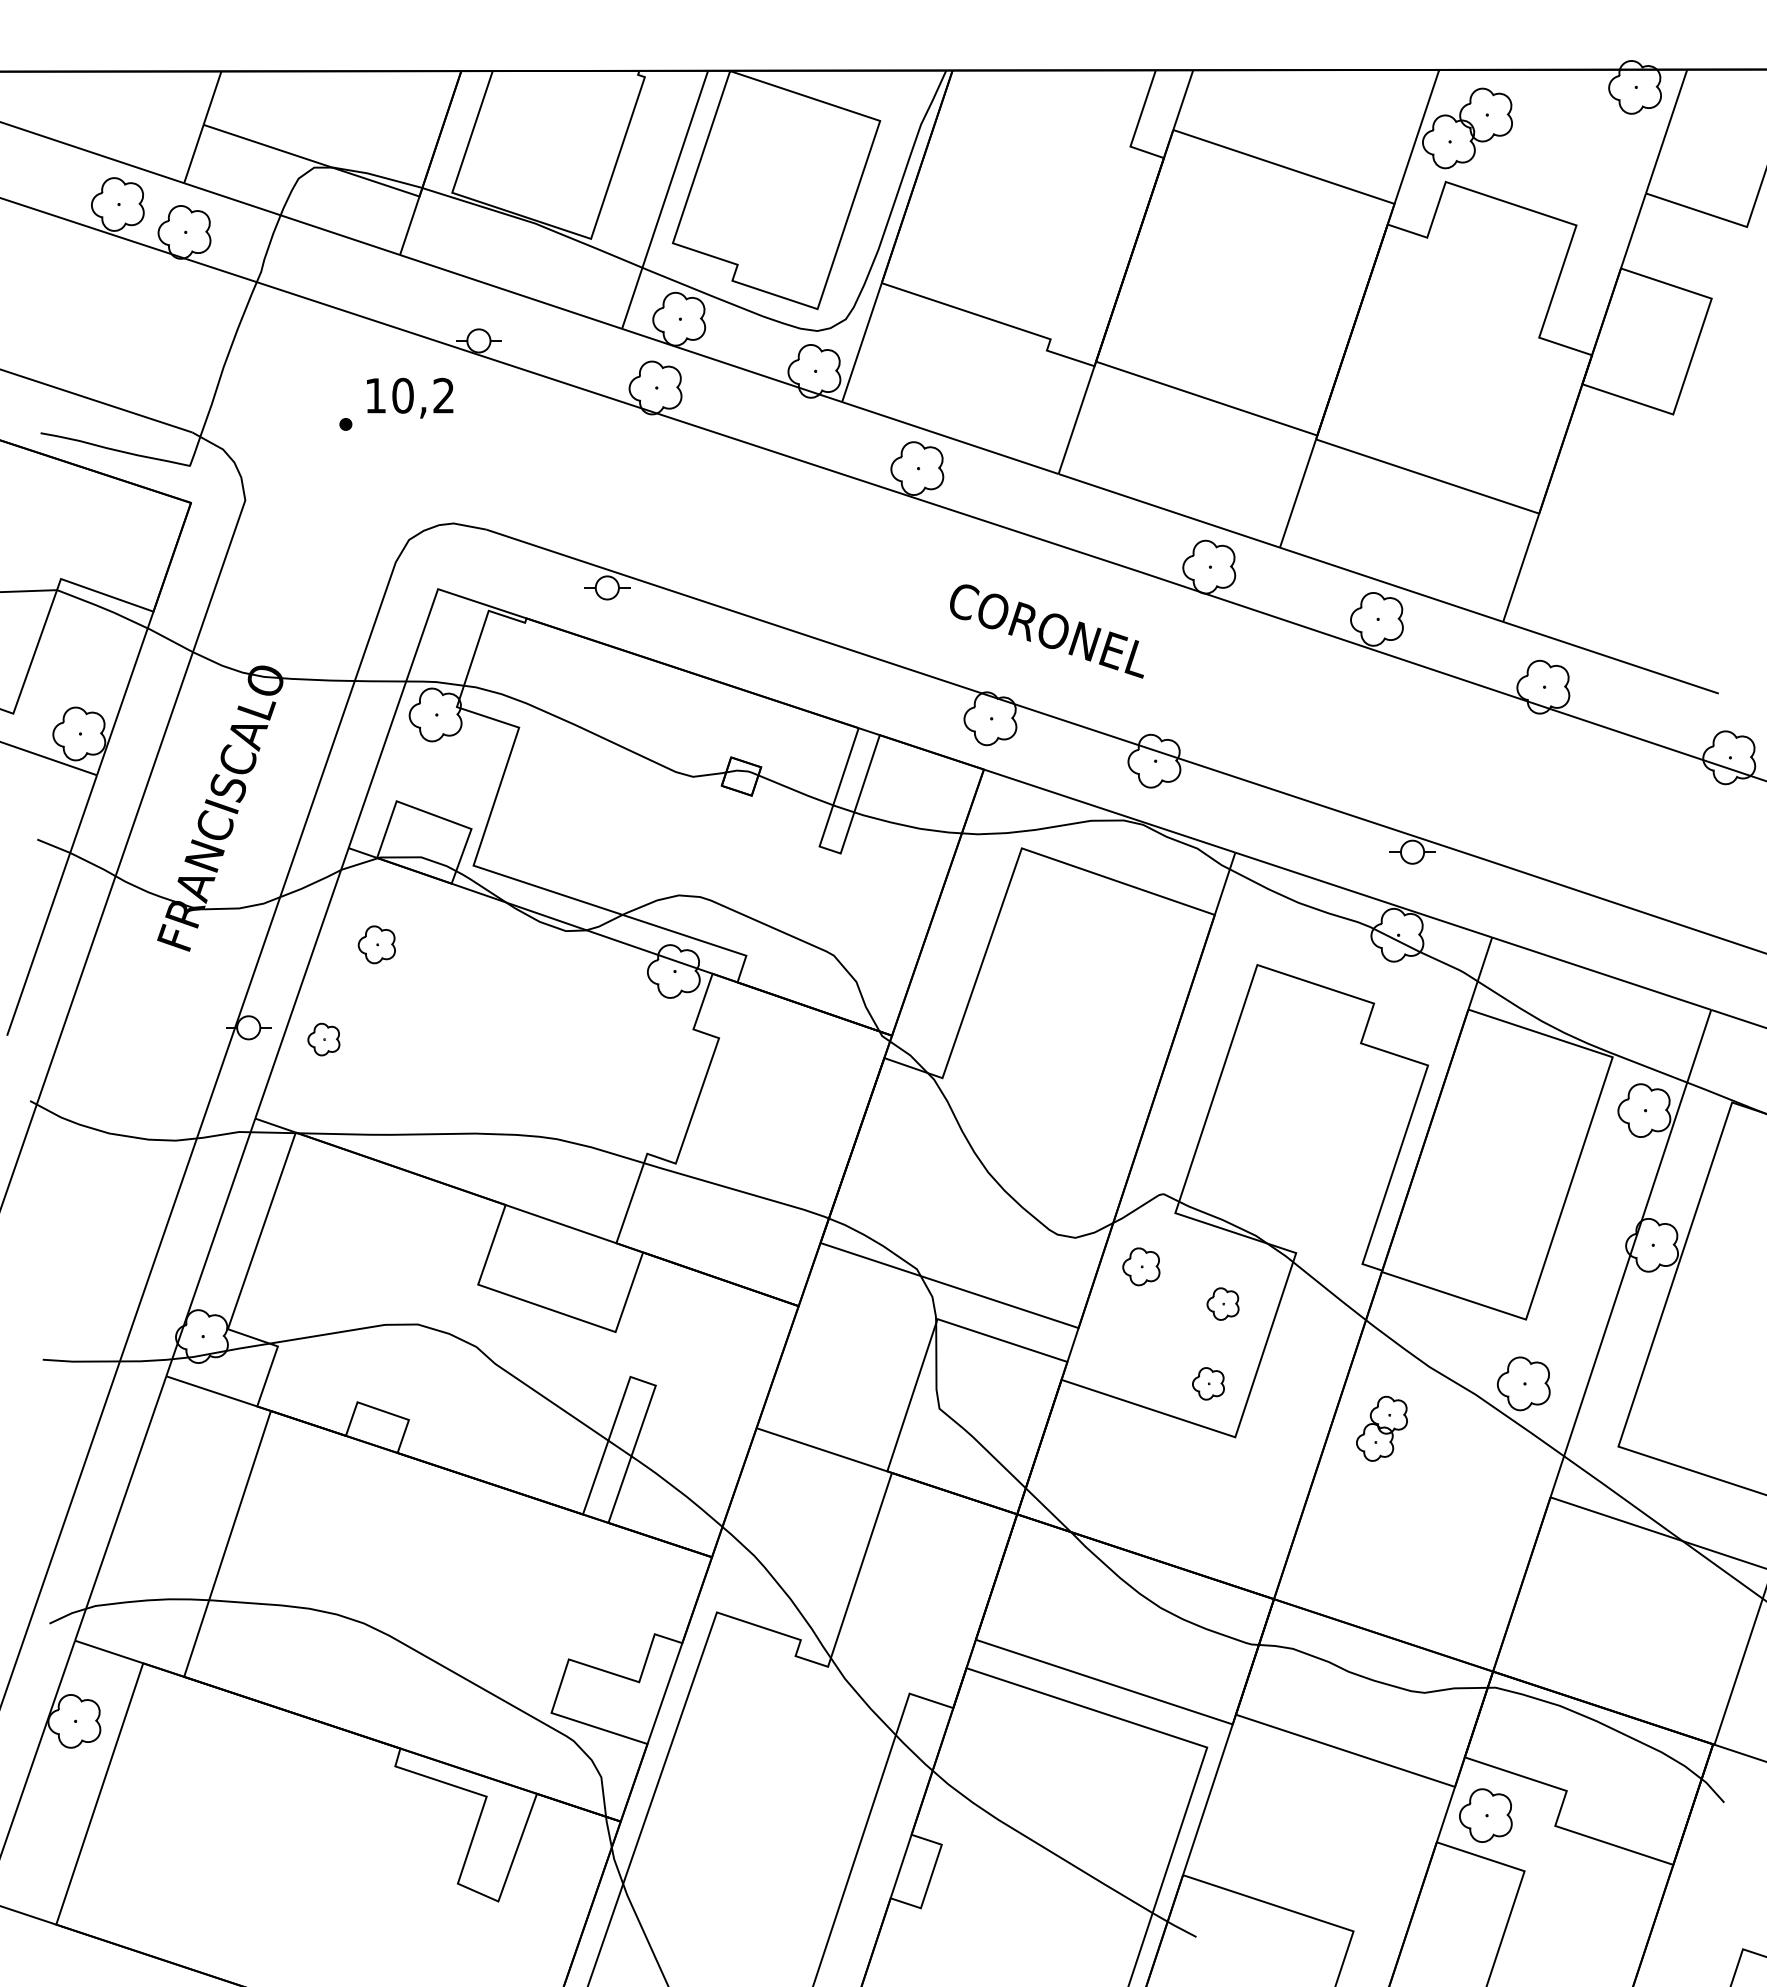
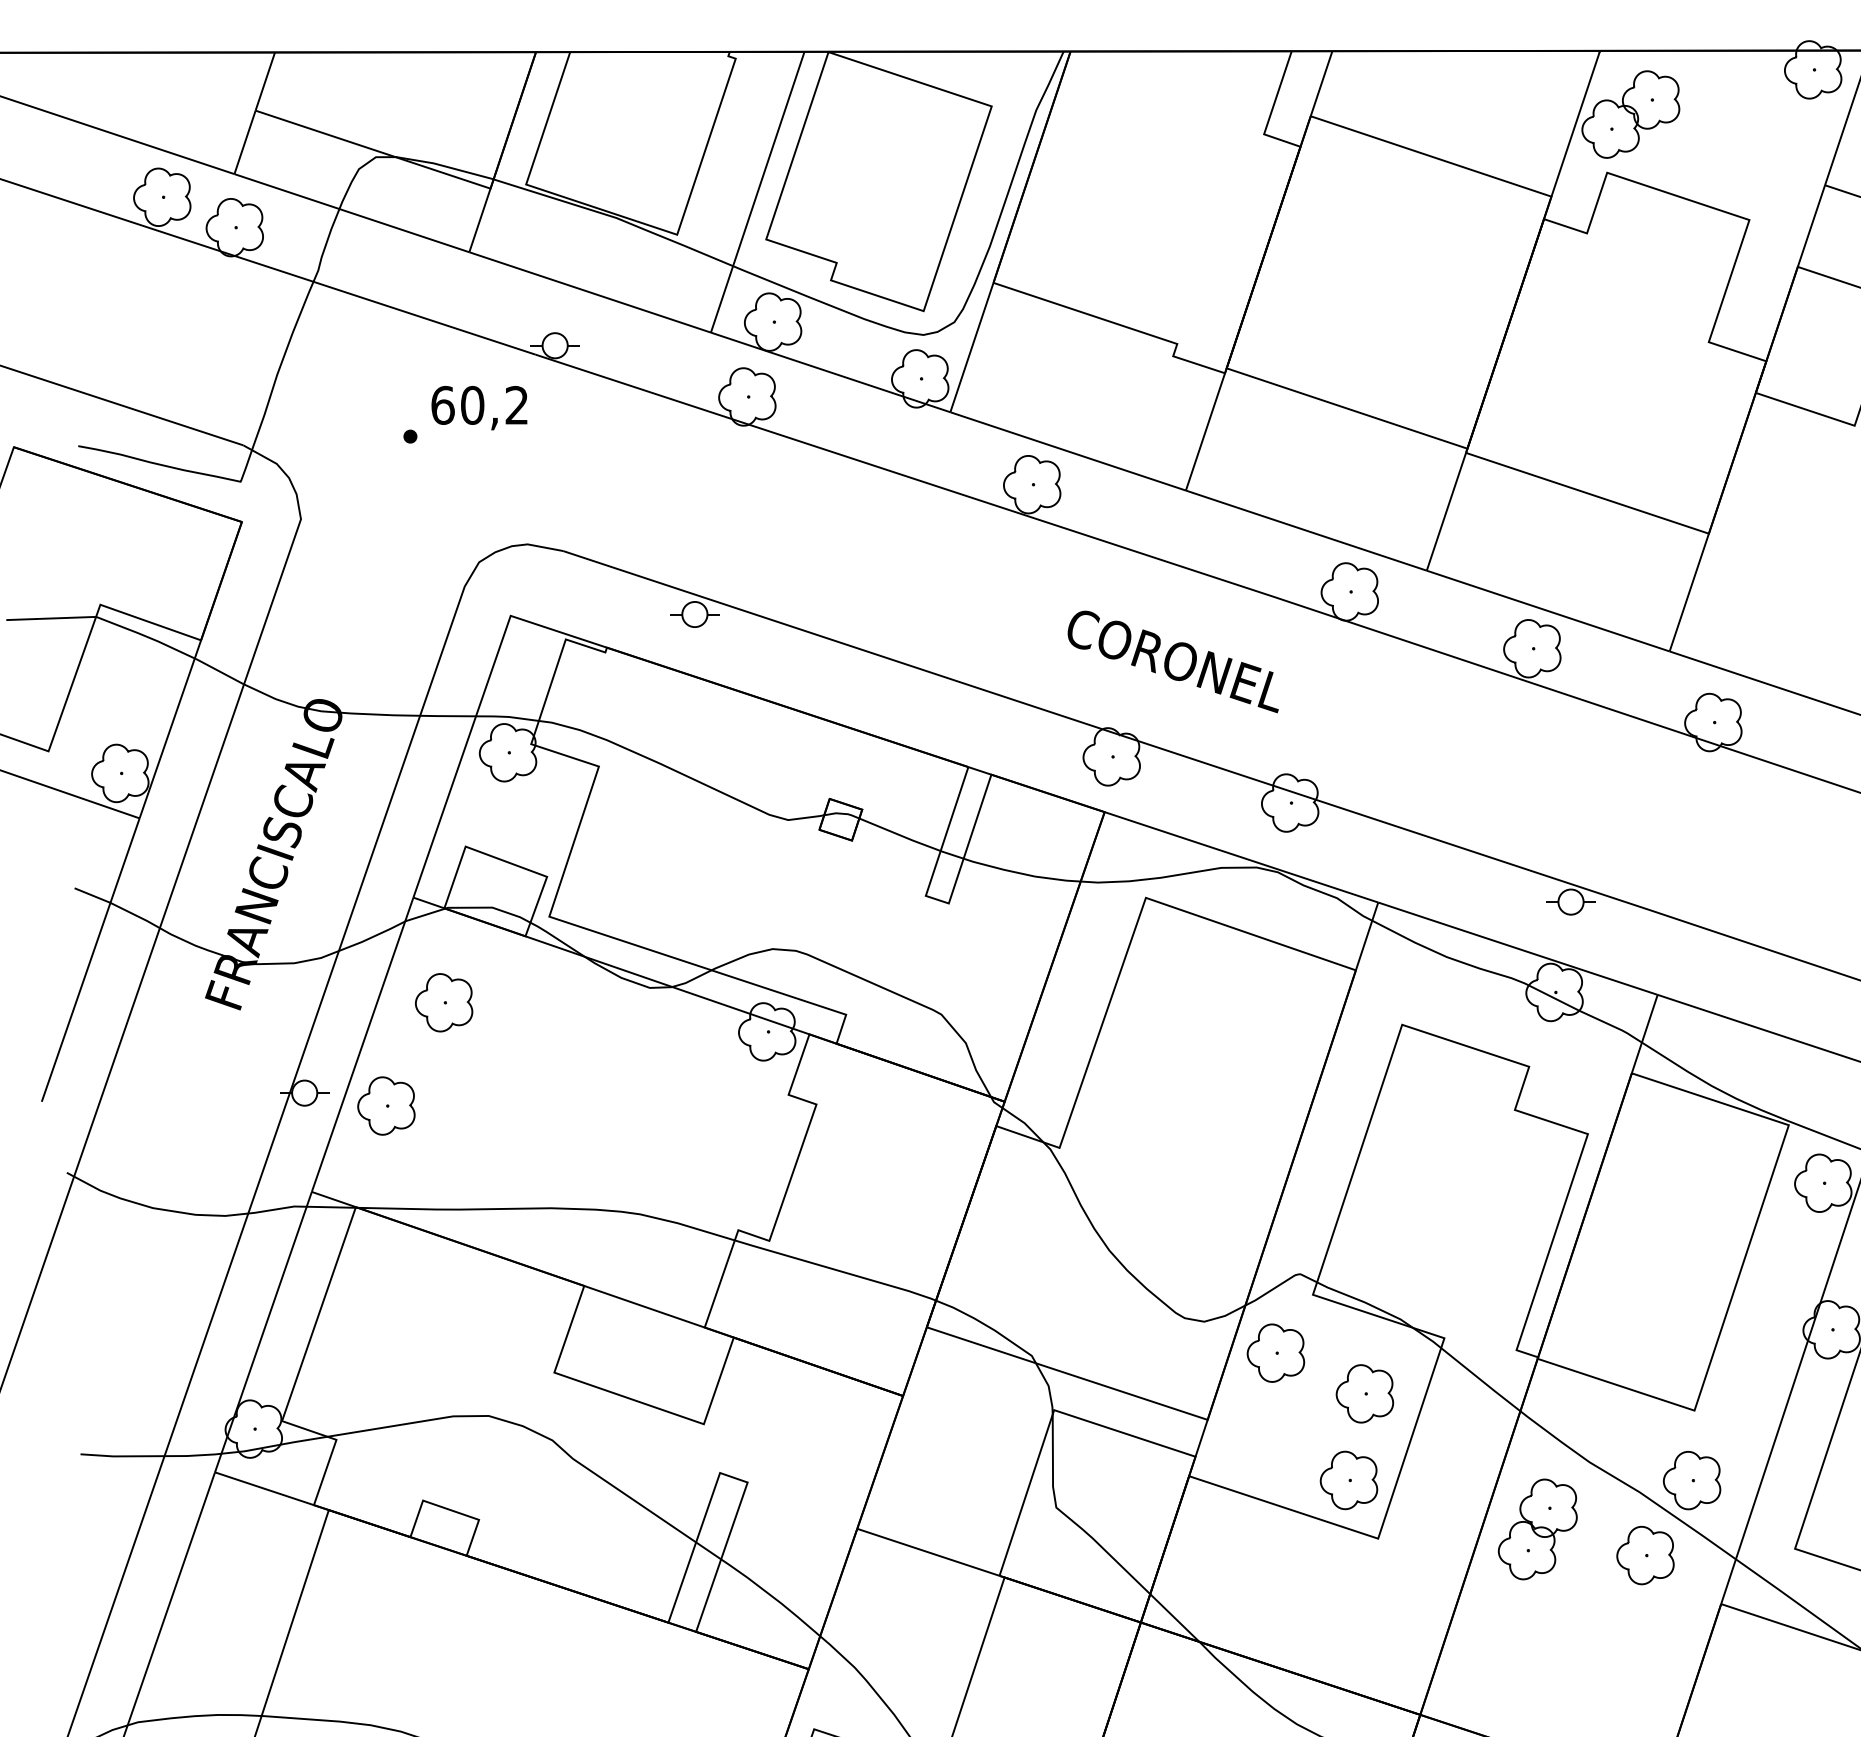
text: (375, 395) -> (442, 405), 10,2 -> 60,2
part: (376, 944) -> (443, 1002), size x1.43
part: (323, 1039) -> (386, 1105), size x1.67
part: (1141, 1266) -> (1276, 1352), size x1.43
part: (1222, 1303) -> (1364, 1393), size x1.67
part: (1208, 1383) -> (1349, 1480), size x1.67
part: (1381, 1428) -> (1537, 1529), size x1.43
part: (1480, 1452) -> (1644, 1555), added

